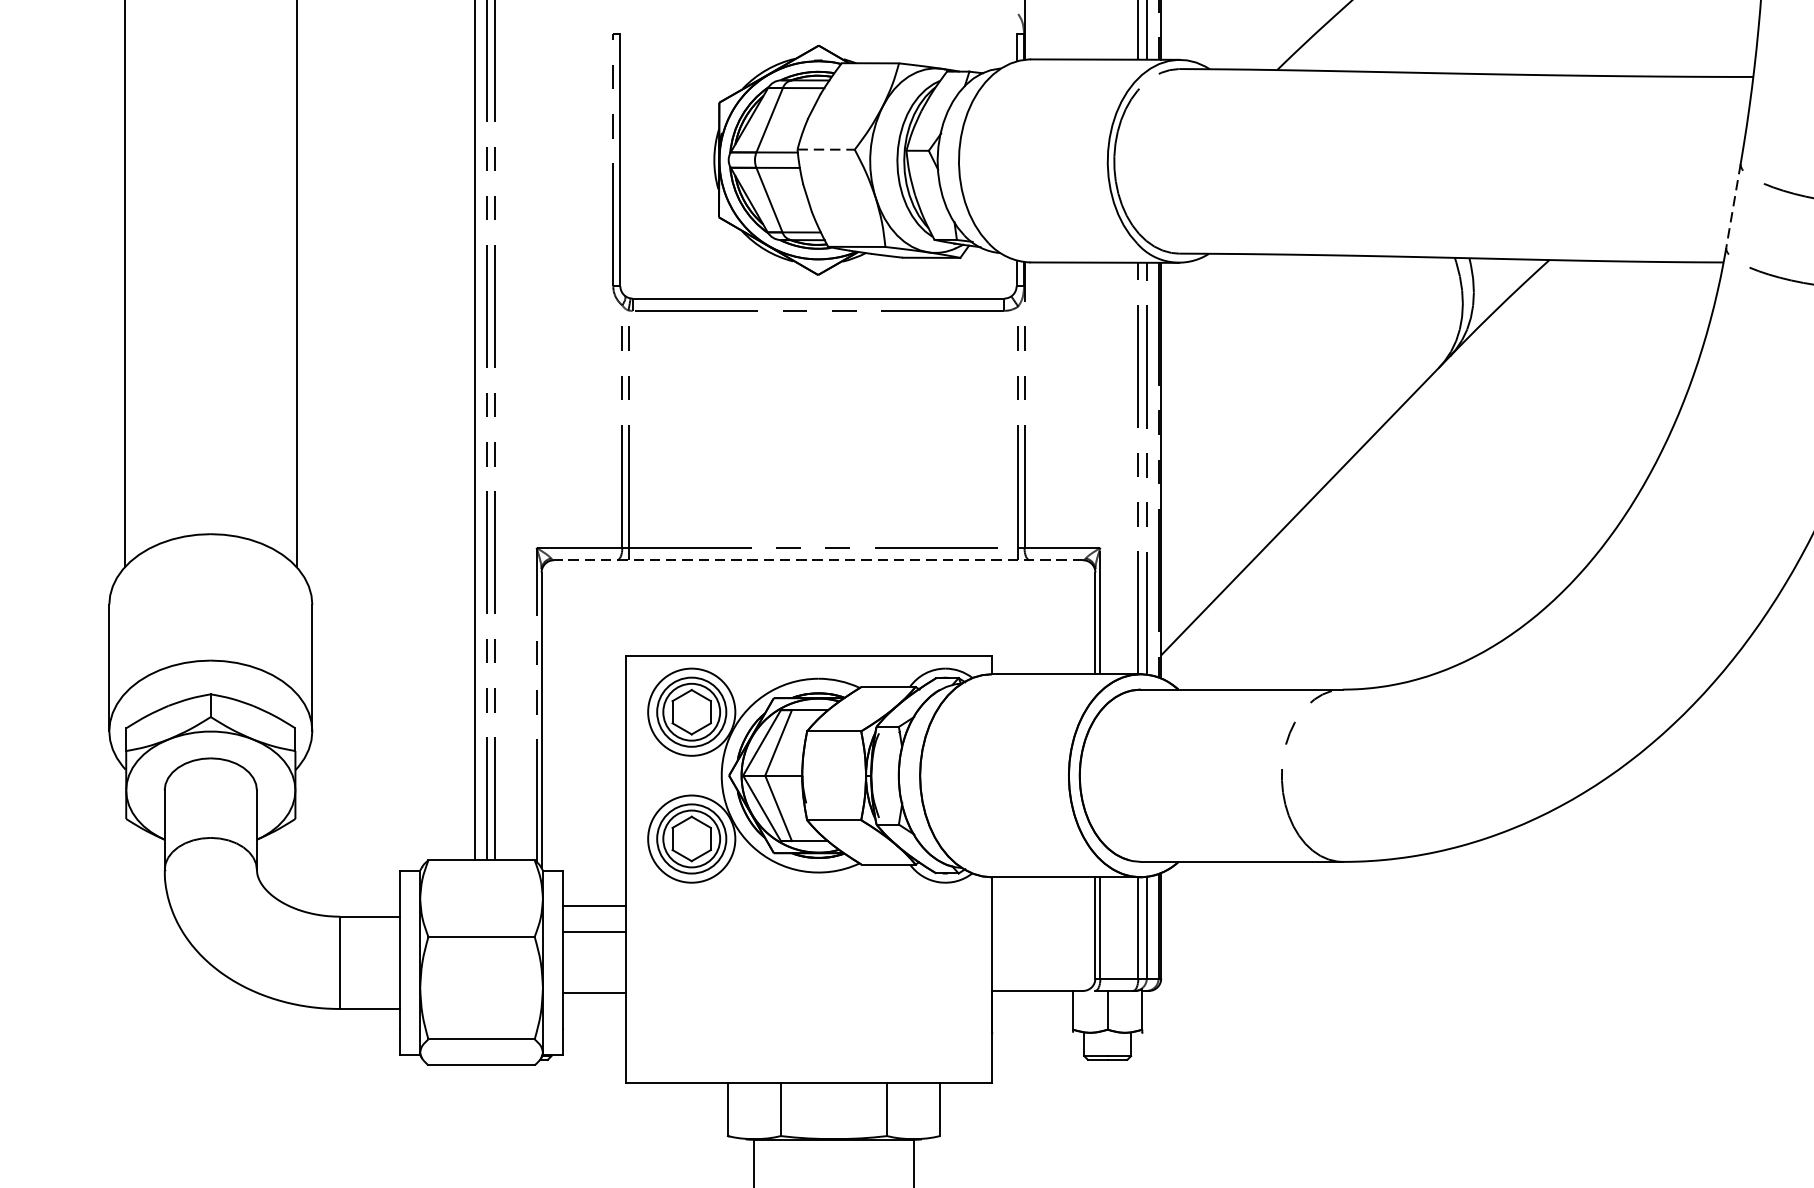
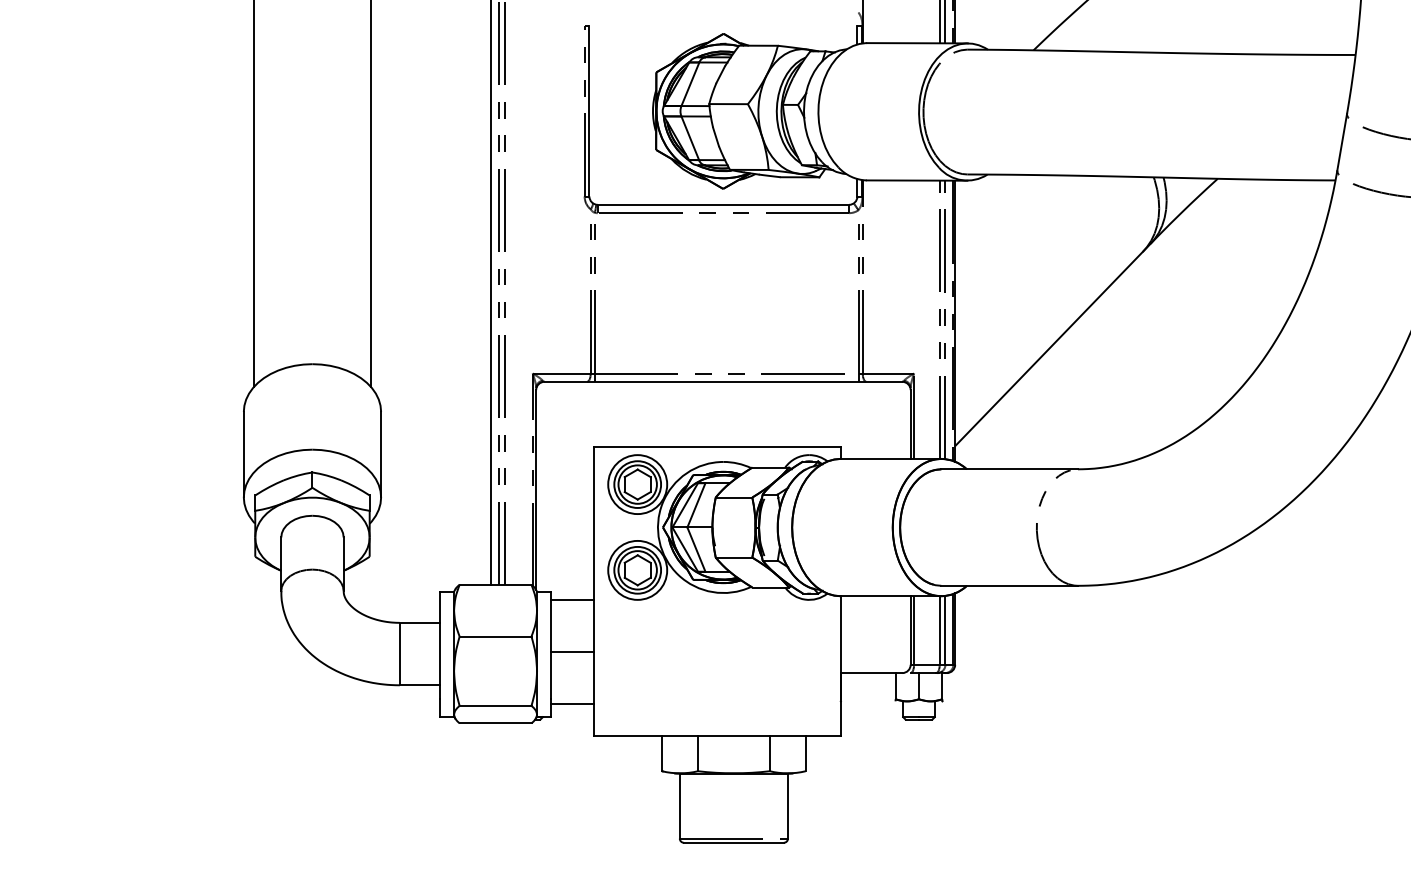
line: (827, 150) -> (729, 104), dashed -> solid
line: (1733, 206) -> (1342, 142), dashed -> solid
line: (818, 559) -> (723, 381), dashed -> solid
line: (593, 905) -> (571, 652), moved
line: (593, 932) -> (571, 600), moved
line: (593, 993) -> (571, 704), moved

